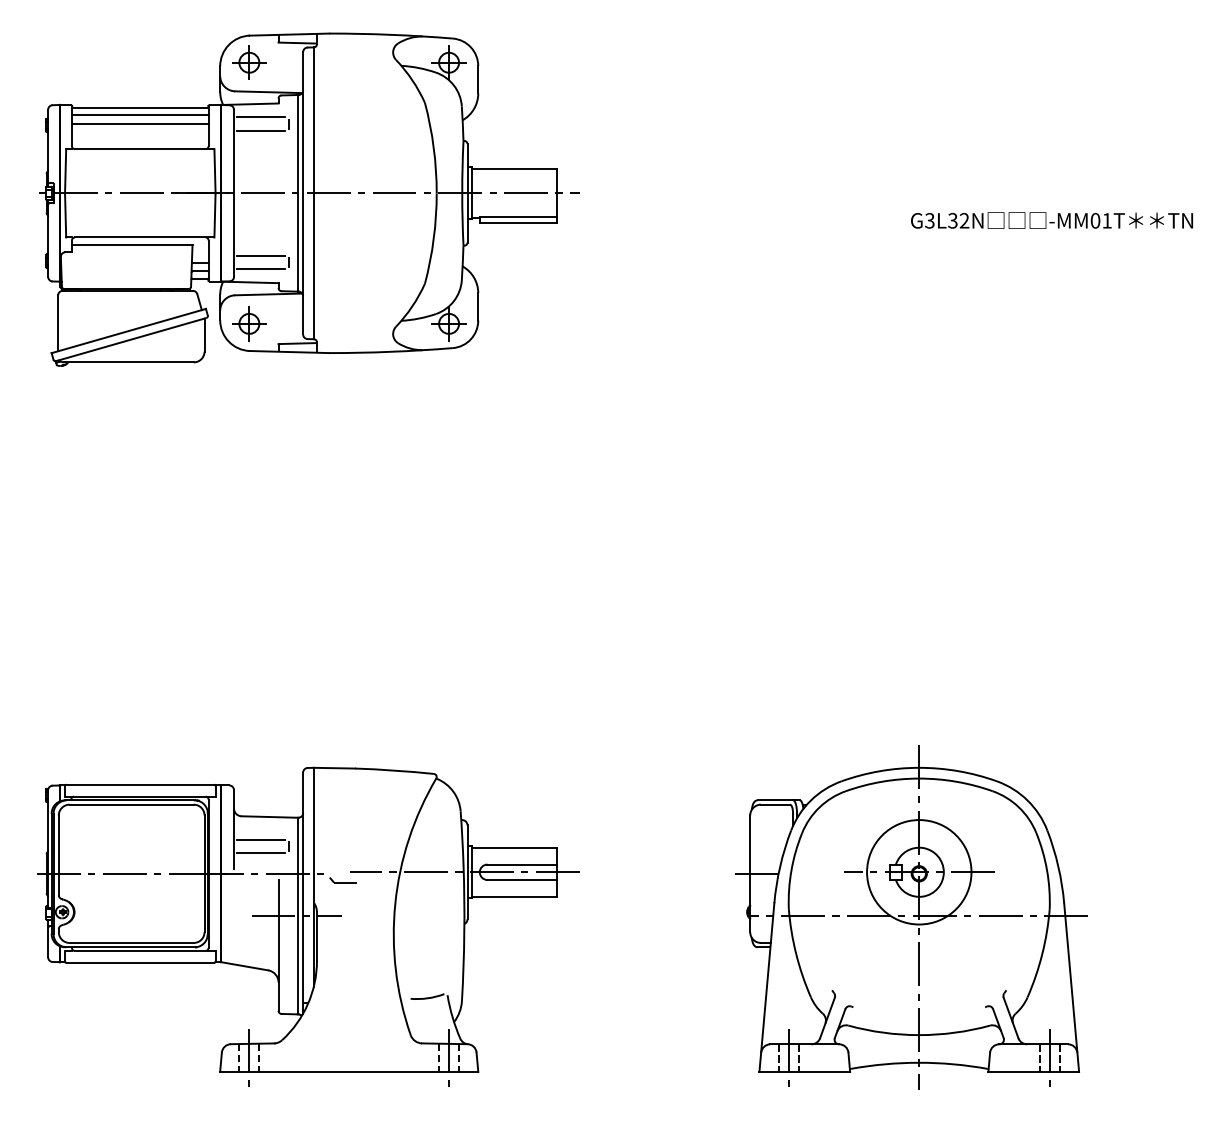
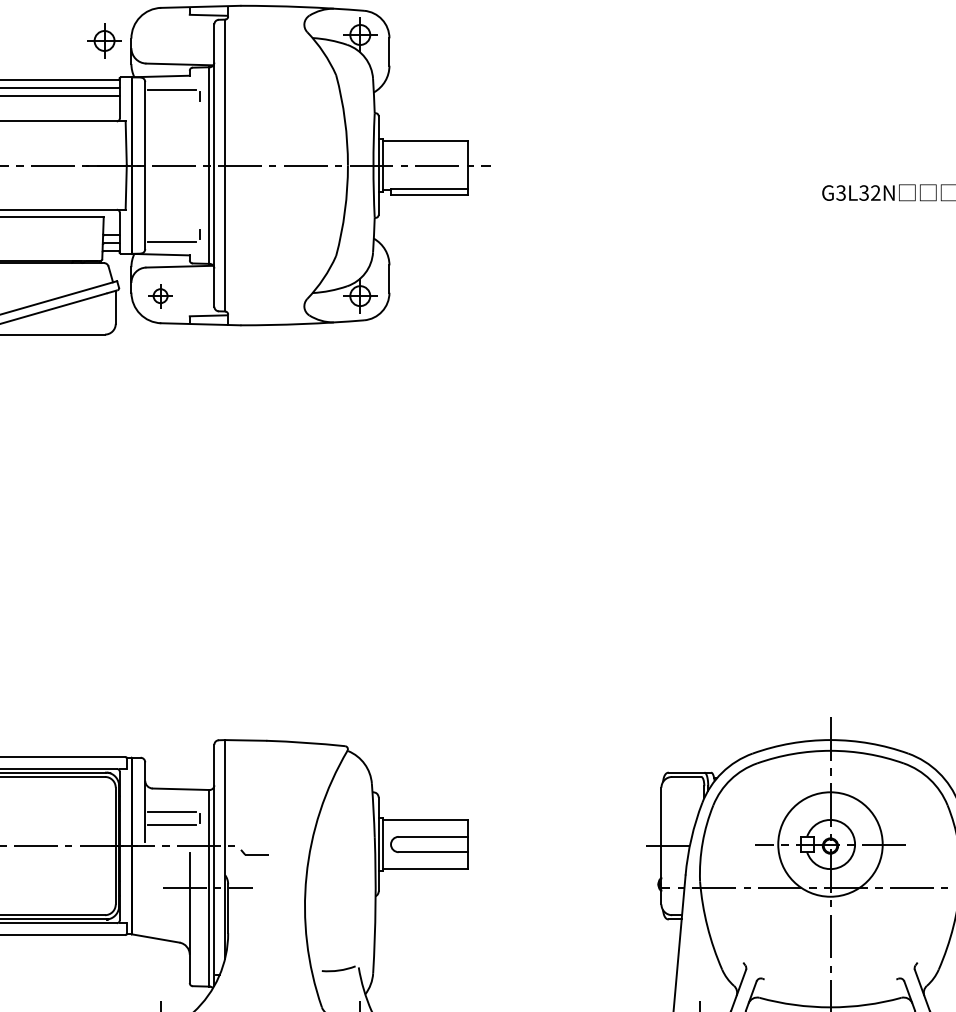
part: (249, 62) -> (104, 40), moved
line: (261, 131) -> (172, 103), removed
line: (261, 255) -> (172, 227), removed
part: (249, 323) -> (160, 295), size x0.7
line: (464, 872) -> (375, 844), removed

